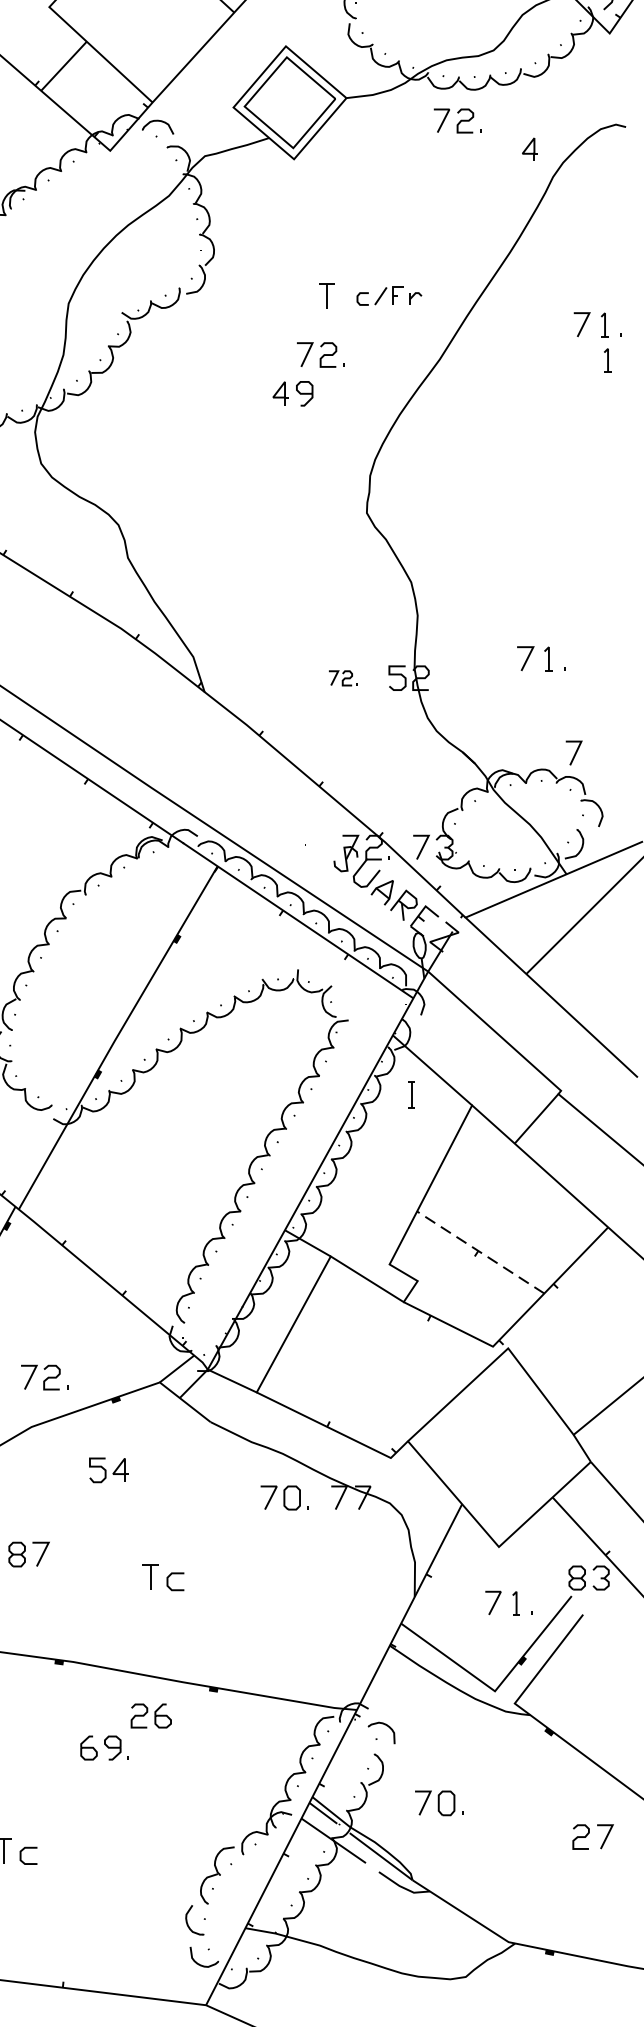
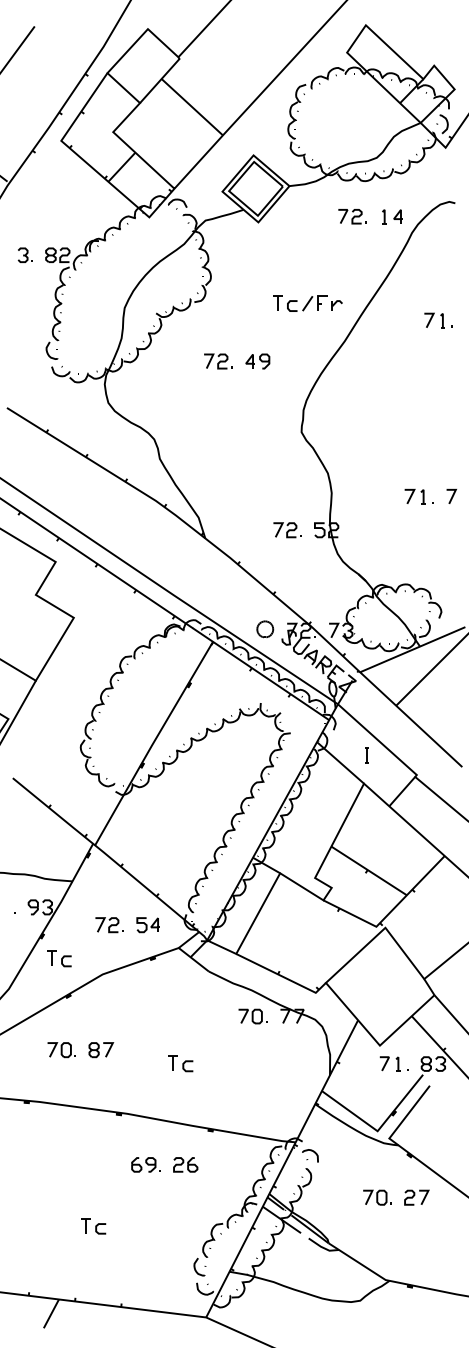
part: (457, 120) -> (352, 216), moved
part: (388, 295) -> (314, 303), size x1.43
part: (321, 354) -> (218, 361), moved
part: (607, 360) -> (384, 216), moved
part: (540, 658) -> (418, 496), moved
part: (343, 678) -> (287, 530), size x1.67
line: (575, 751) -> (452, 495), moved
part: (306, 845) -> (265, 629), added
line: (410, 1095) -> (366, 755), moved
line: (479, 1251) -> (368, 870), dashed -> solid
part: (44, 1378) -> (109, 925), moved
part: (107, 1470) -> (147, 925), moved
part: (508, 1602) -> (393, 1063), moved
part: (150, 1715) -> (185, 1164), moved
part: (439, 1802) -> (377, 1197), moved
part: (592, 1836) -> (416, 1197), moved

